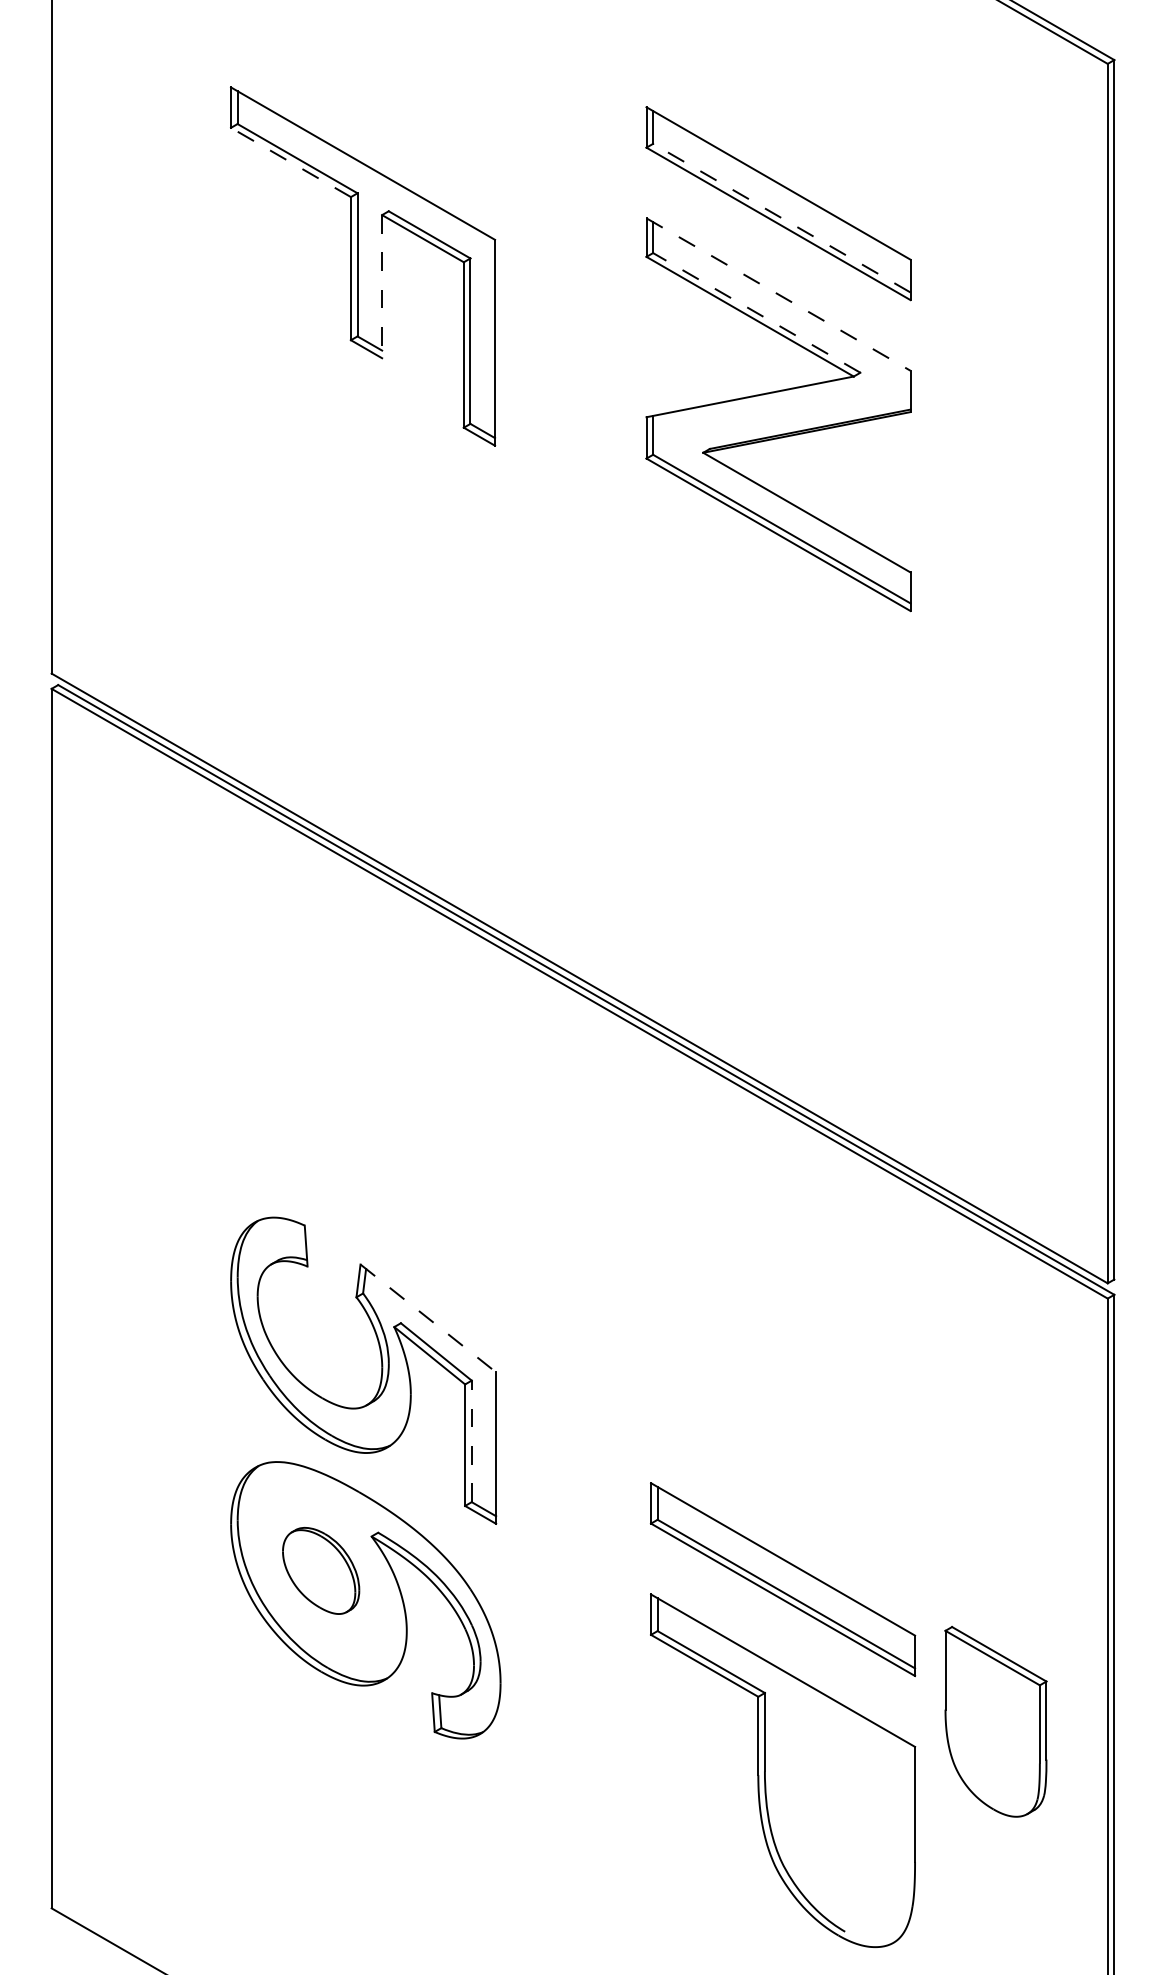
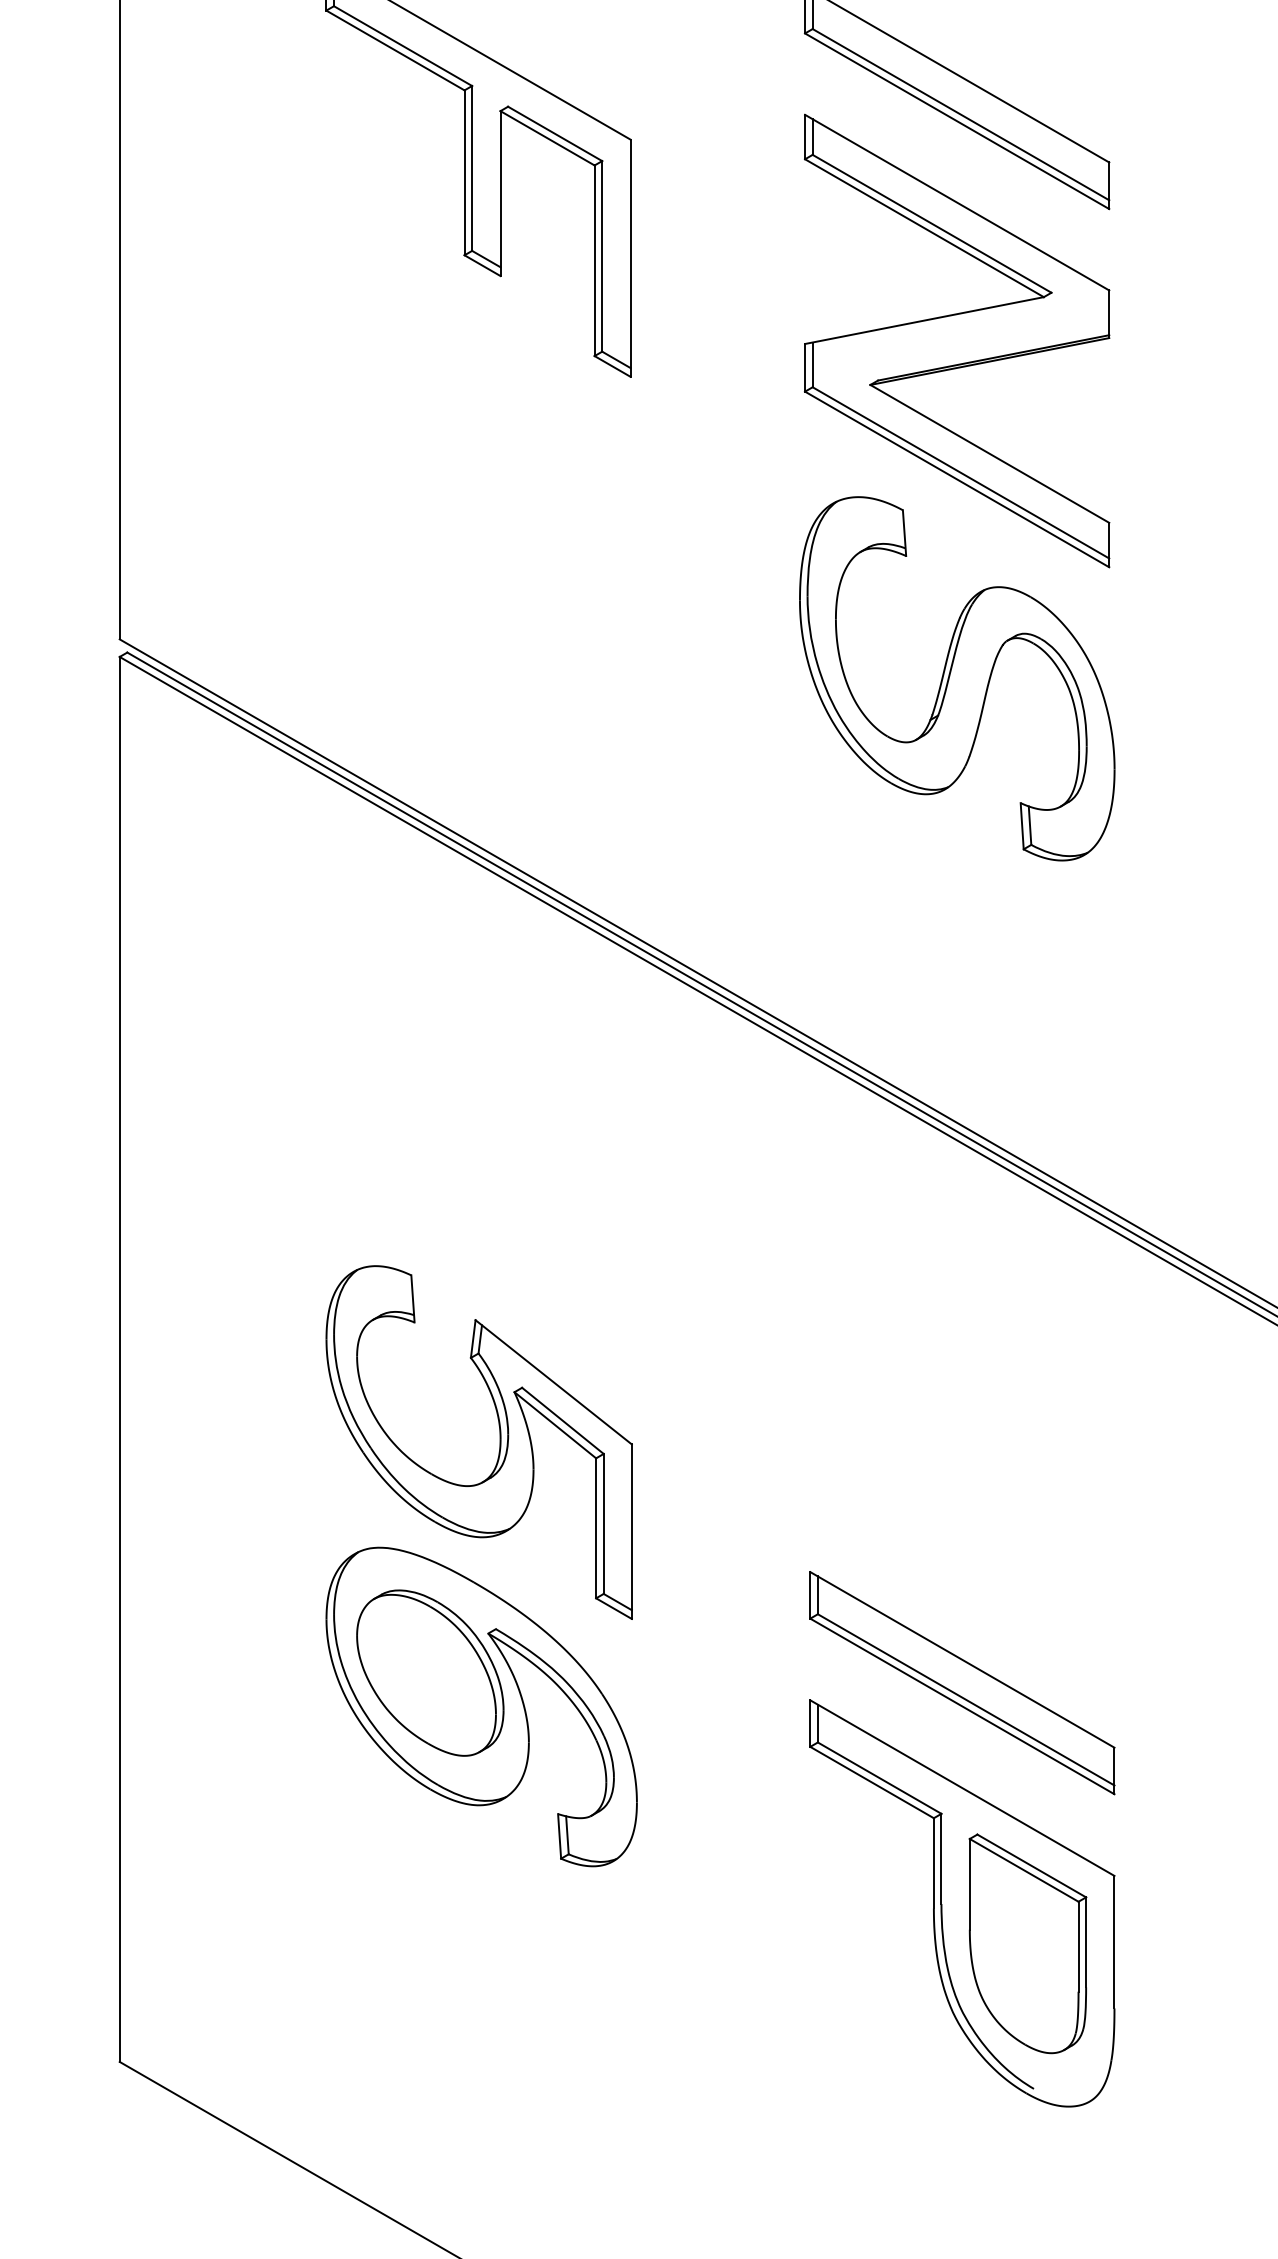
line: (290, 162) -> (394, 50), dashed -> solid
line: (781, 218) -> (960, 115), dashed -> solid
line: (382, 286) -> (500, 193), dashed -> solid
line: (778, 294) -> (957, 202), dashed -> solid
line: (756, 312) -> (931, 223), dashed -> solid
part: (778, 707) -> (957, 678), added
line: (428, 1318) -> (553, 1382), dashed -> solid
line: (471, 1441) -> (603, 1524), dashed -> solid
part: (320, 1570) -> (429, 1672), size x1.67
part: (995, 1721) -> (1027, 1943), moved

